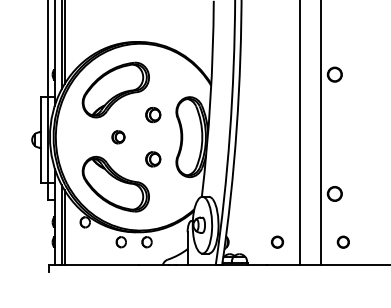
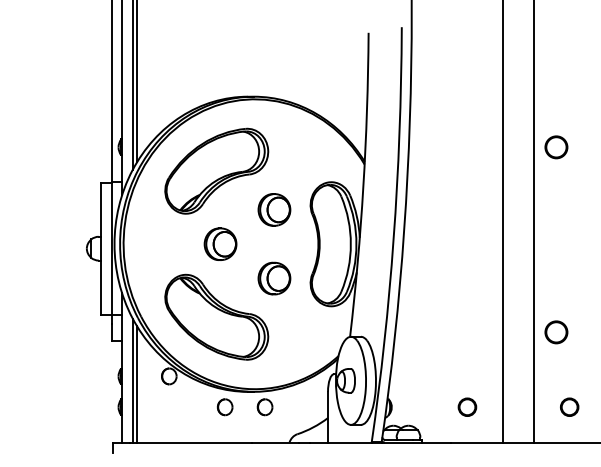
part: (153, 114) -> (275, 209), size x1.43
part: (118, 137) -> (220, 244), size x1.67
part: (153, 159) -> (275, 278), size x1.43

